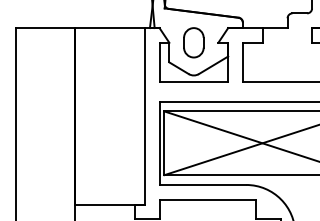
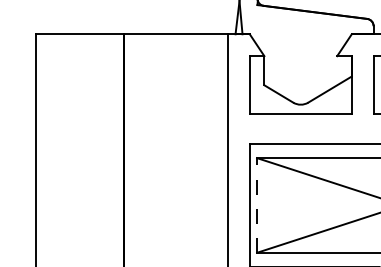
part: (193, 42) -> (300, 55), removed
line: (164, 143) -> (257, 205), solid -> dashed

